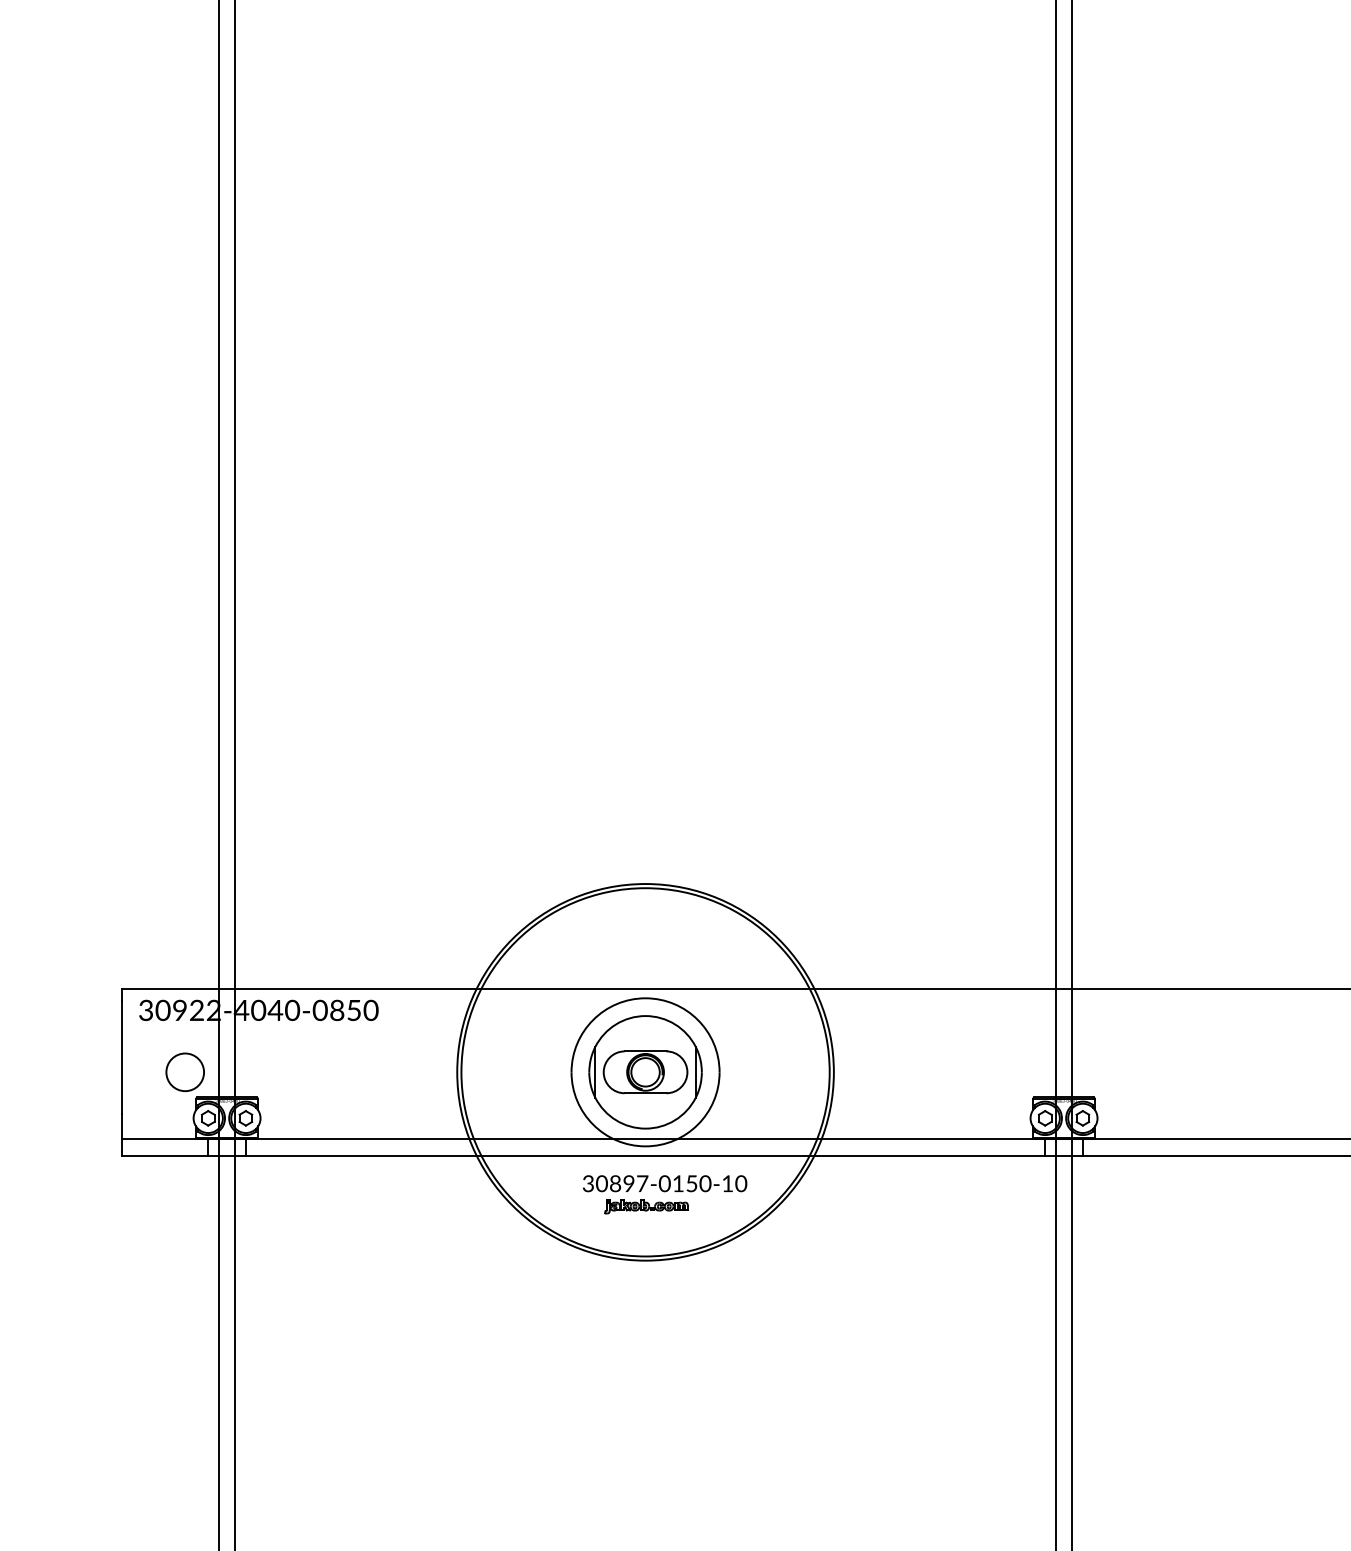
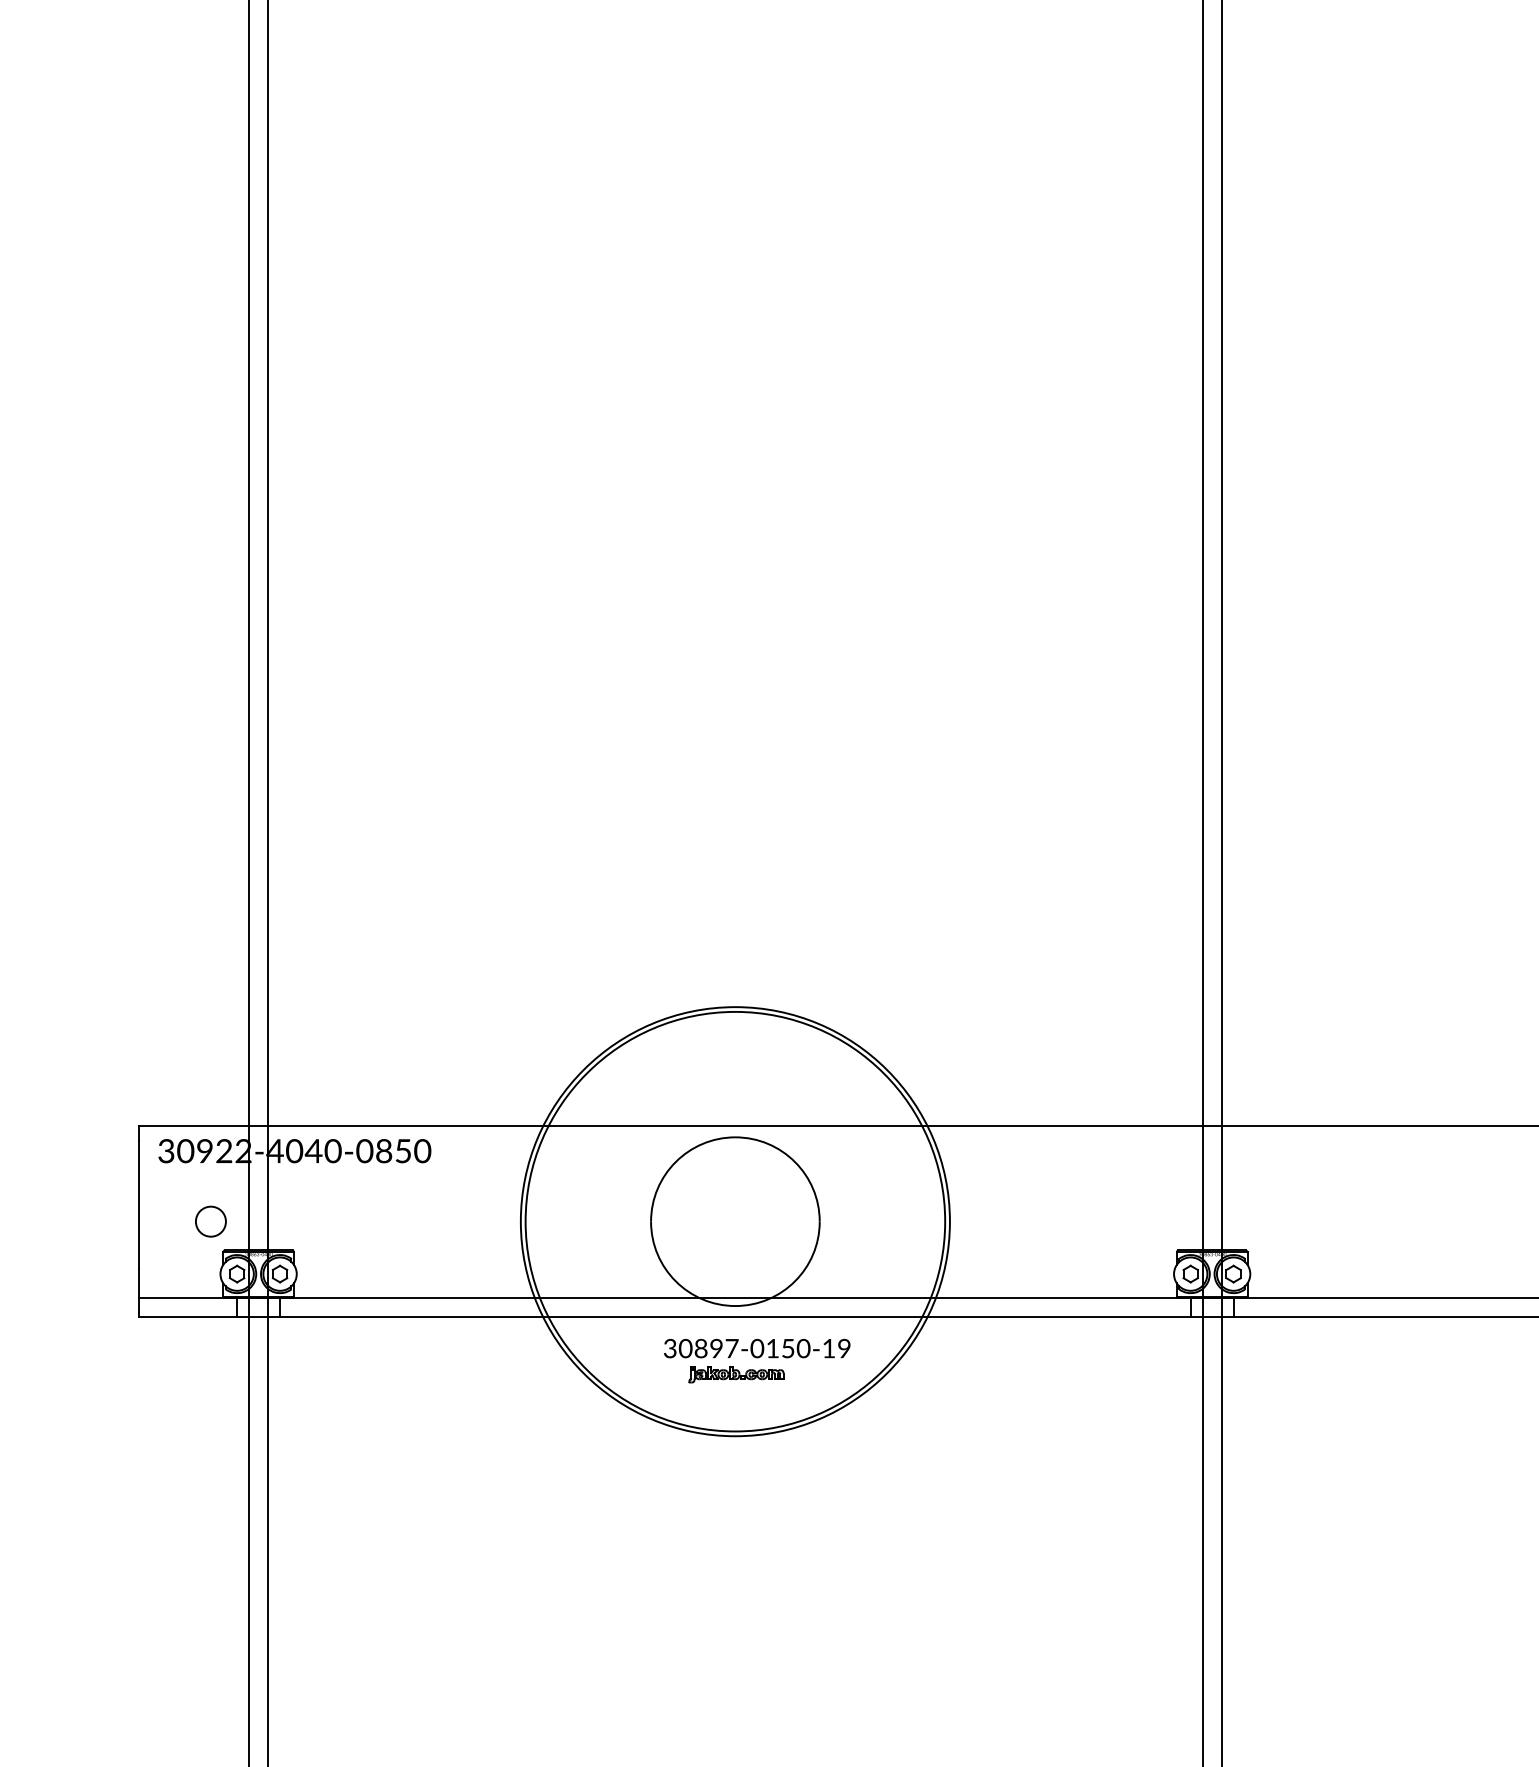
circle: (185, 1072) -> (211, 1221), size x0.7
part: (645, 1072) -> (735, 1221), removed
text: (741, 1184) -> (844, 1349), 30897-0150-10 -> 30897-0150-19

